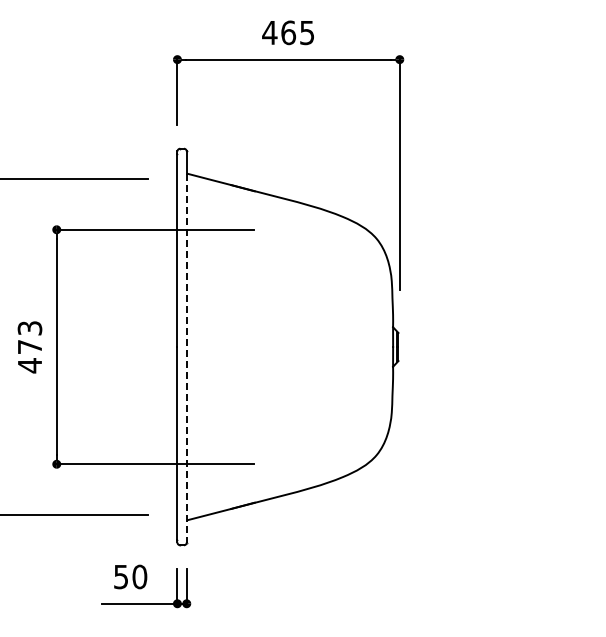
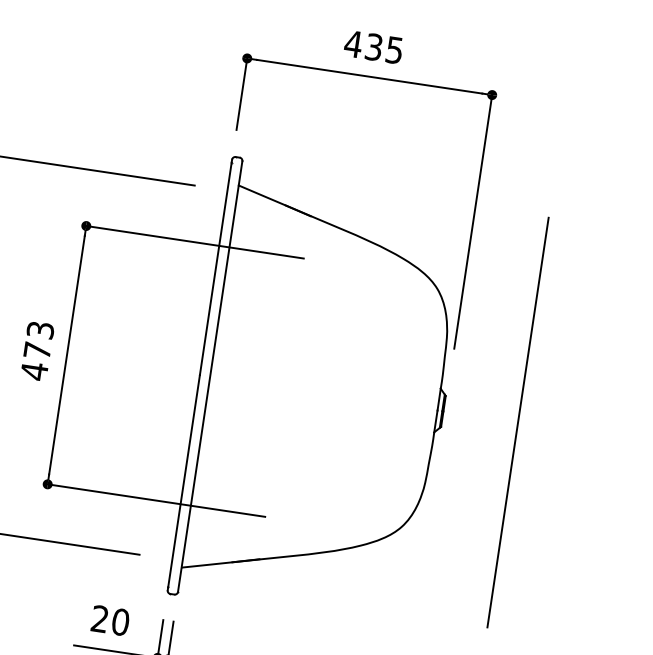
text: (288, 32) -> (374, 46), 465 -> 435
line: (466, 346) -> (518, 422), added
line: (186, 358) -> (208, 389), dashed -> solid
text: (120, 576) -> (99, 618), 50 -> 20

